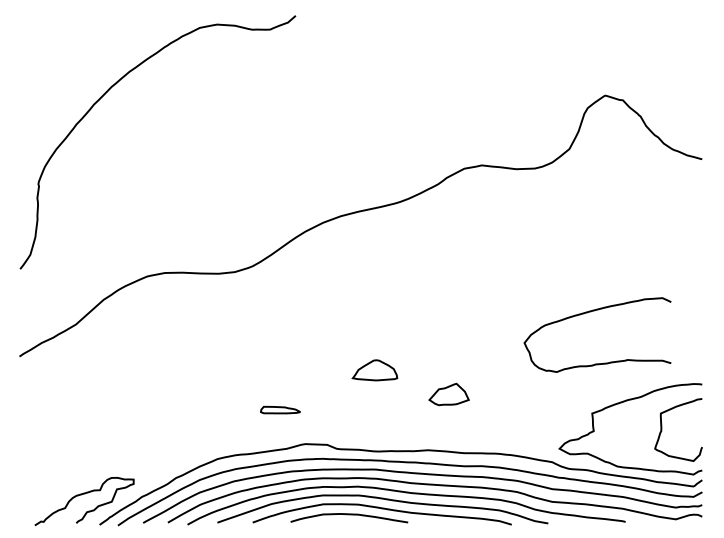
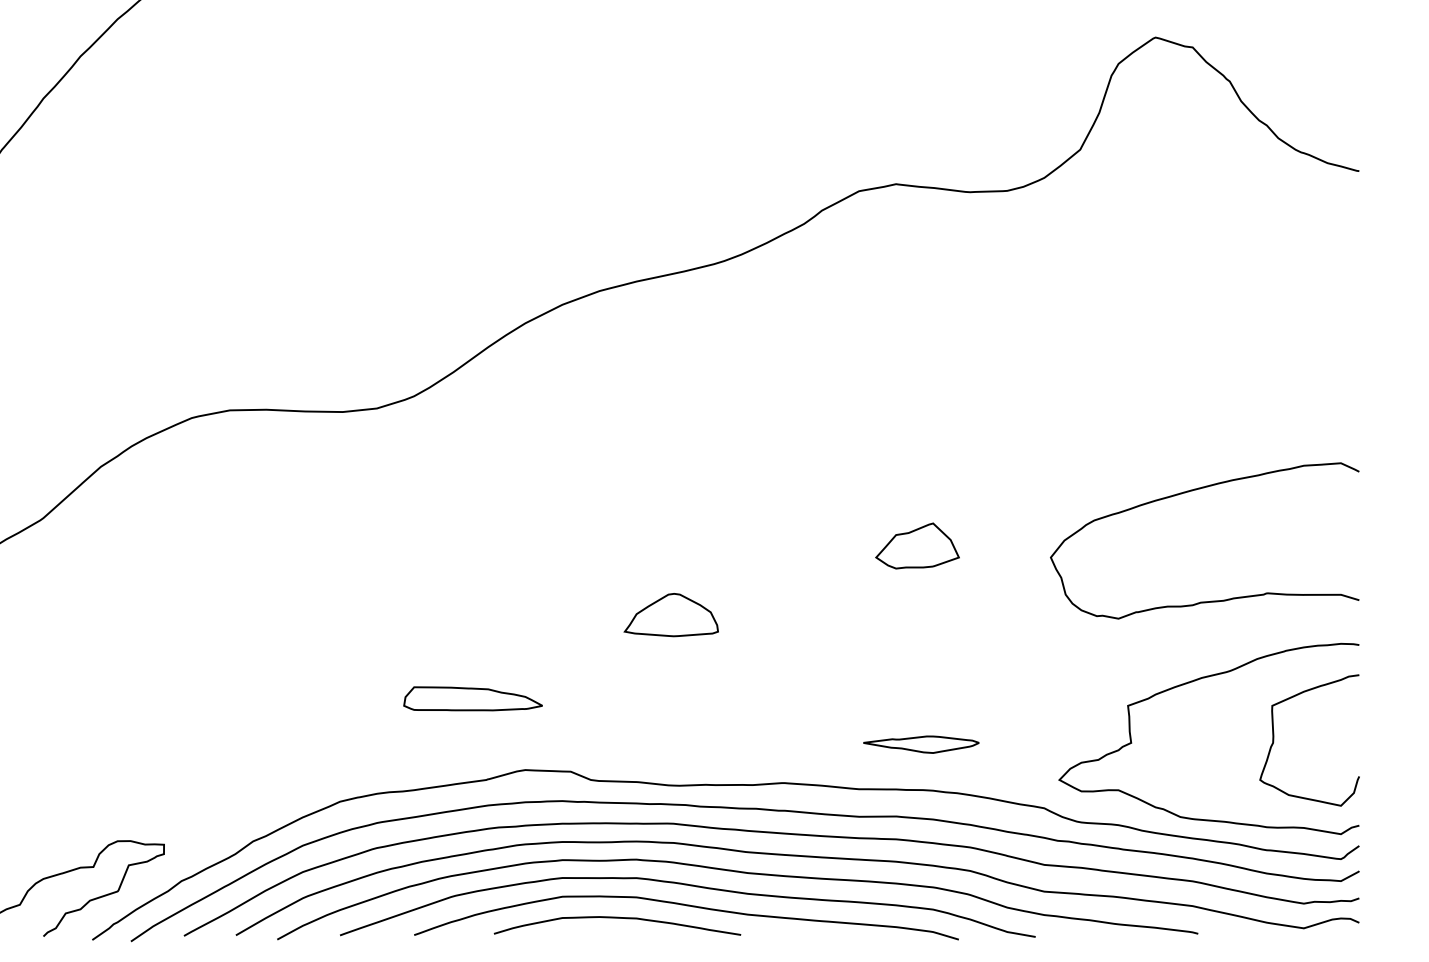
curve: (590, 312) -> (1189, 493), moved
part: (448, 394) -> (916, 546), moved
part: (280, 409) -> (472, 697), size x1.67
part: (493, 431) -> (920, 743), added

